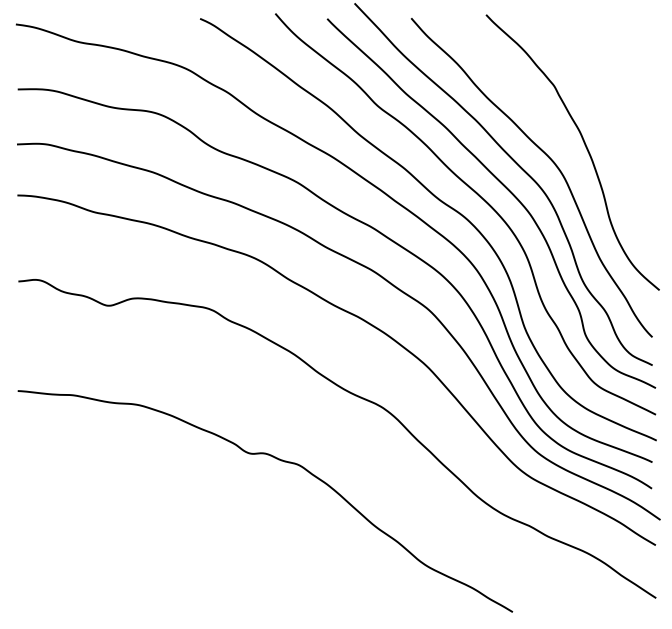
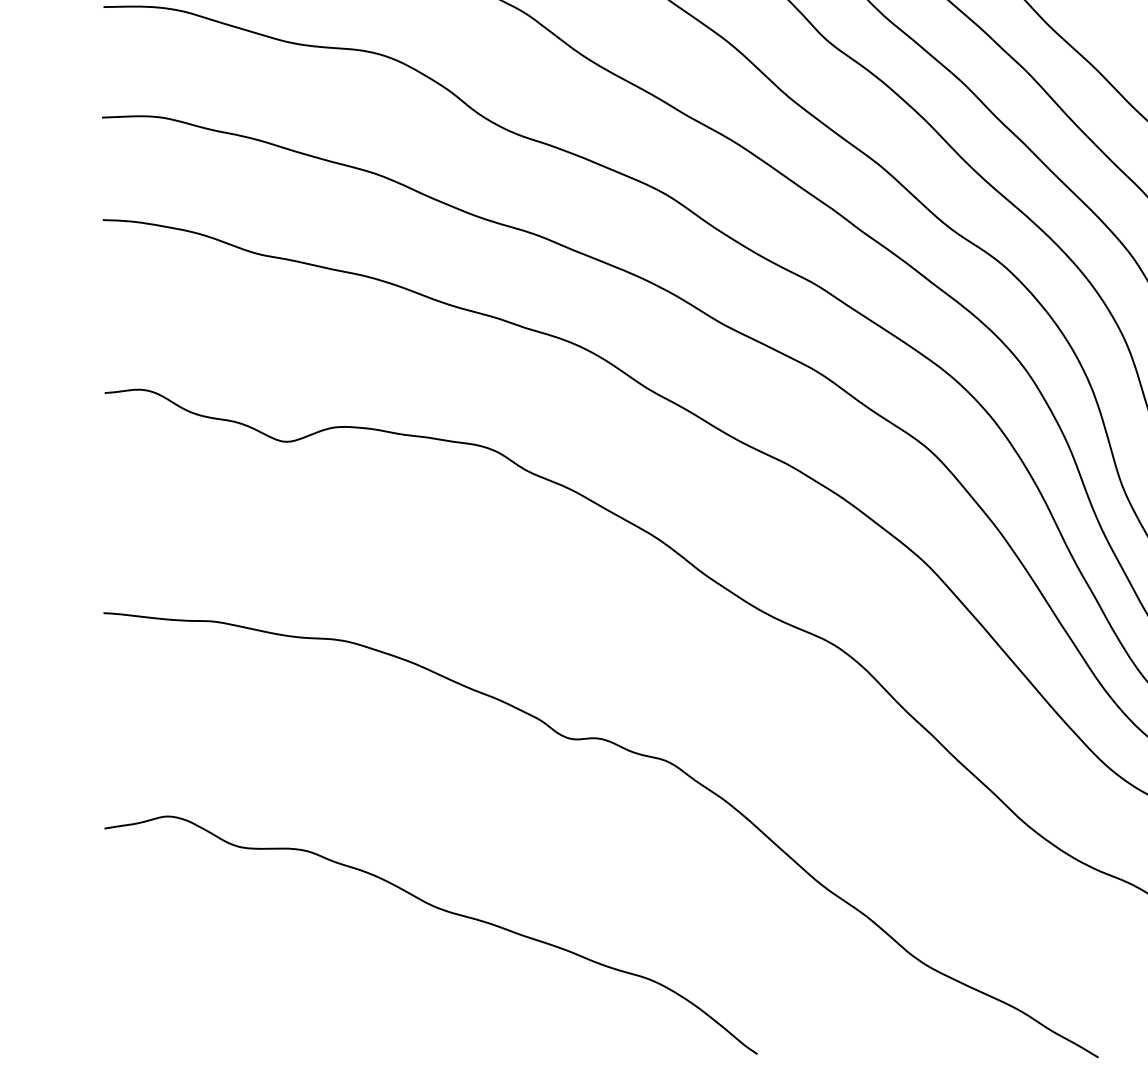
curve: (185, 539) -> (440, 911), added

